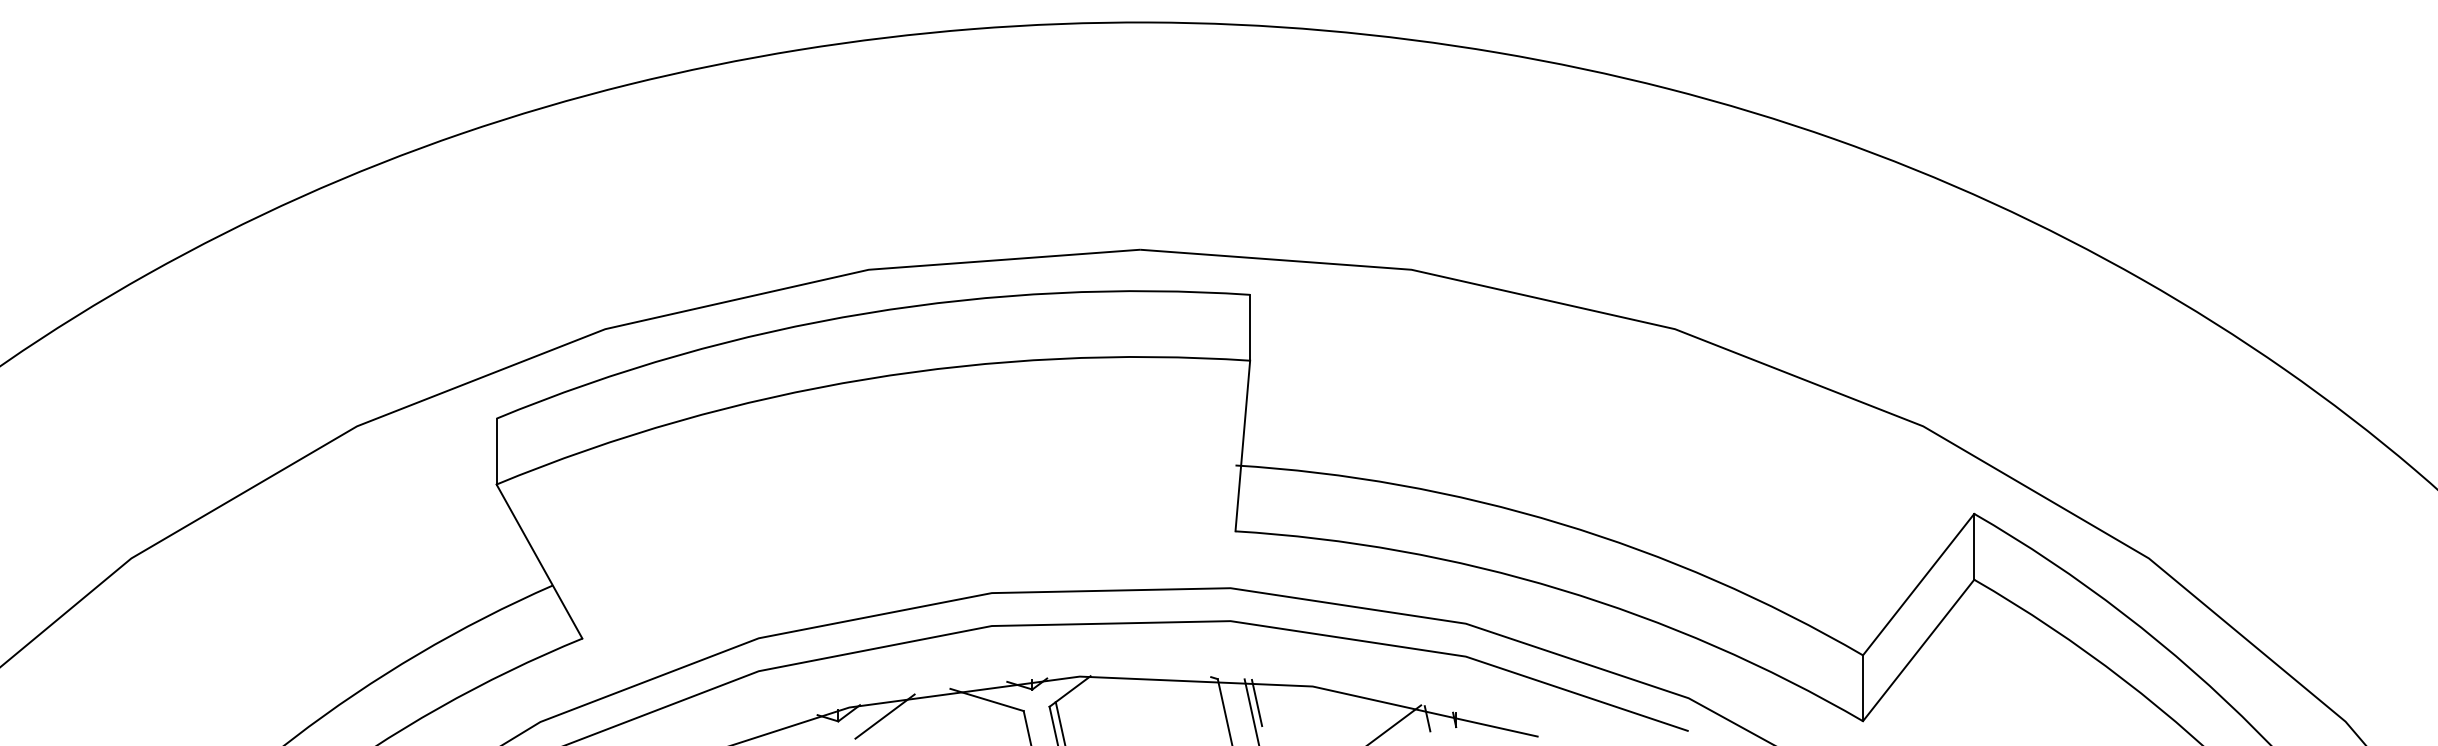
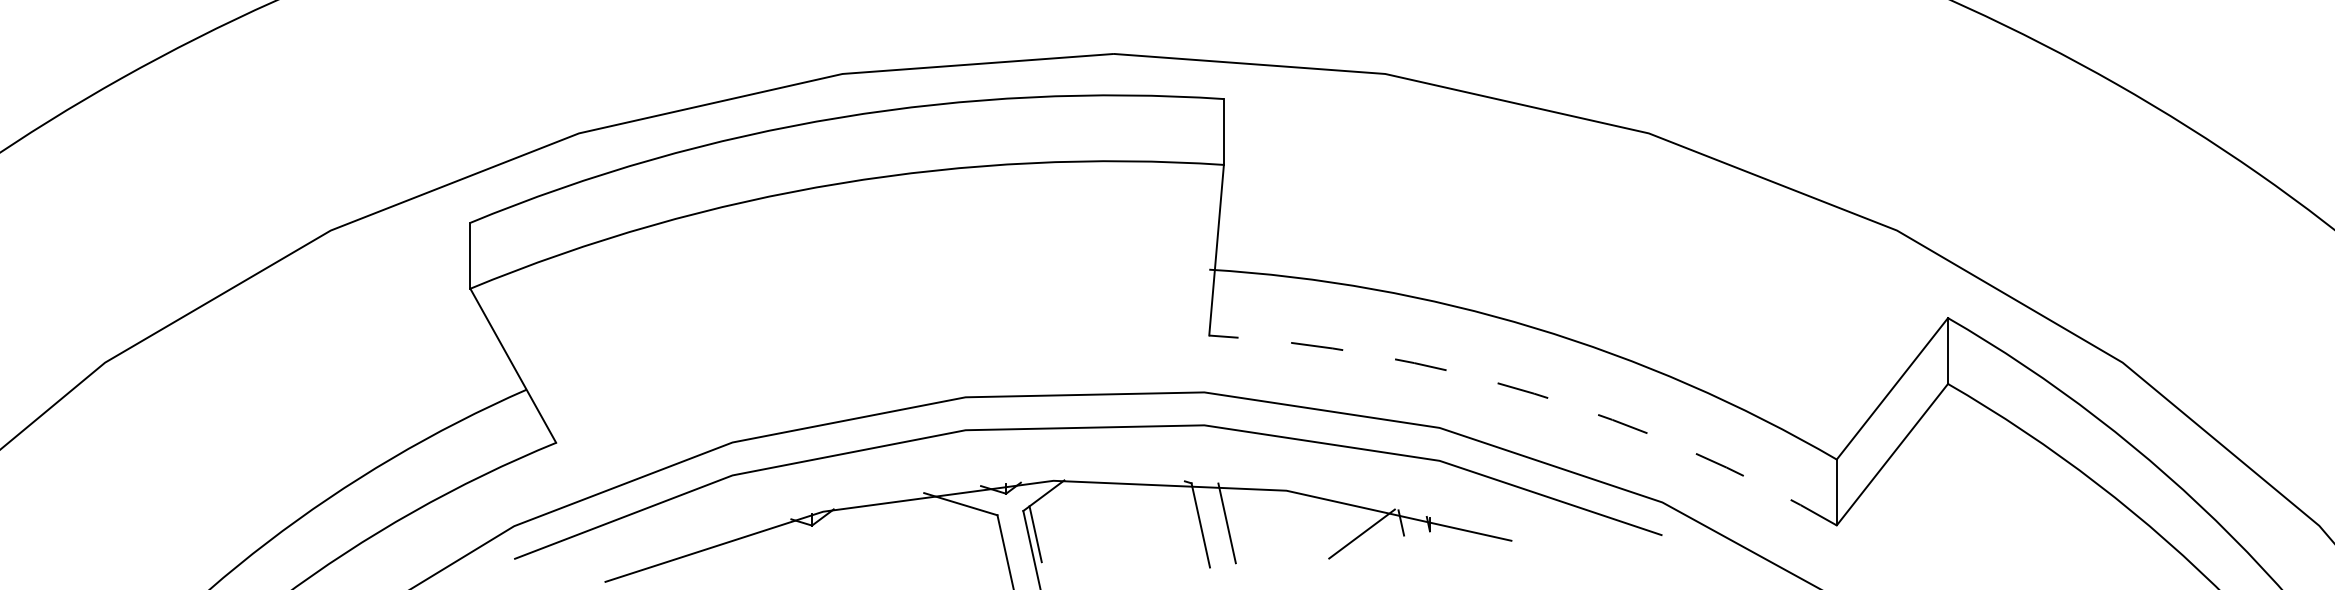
arc: (1560, 589) -> (1534, 393), solid -> dashed
line: (1256, 702) -> (1230, 506), removed
line: (884, 716) -> (858, 520), removed

